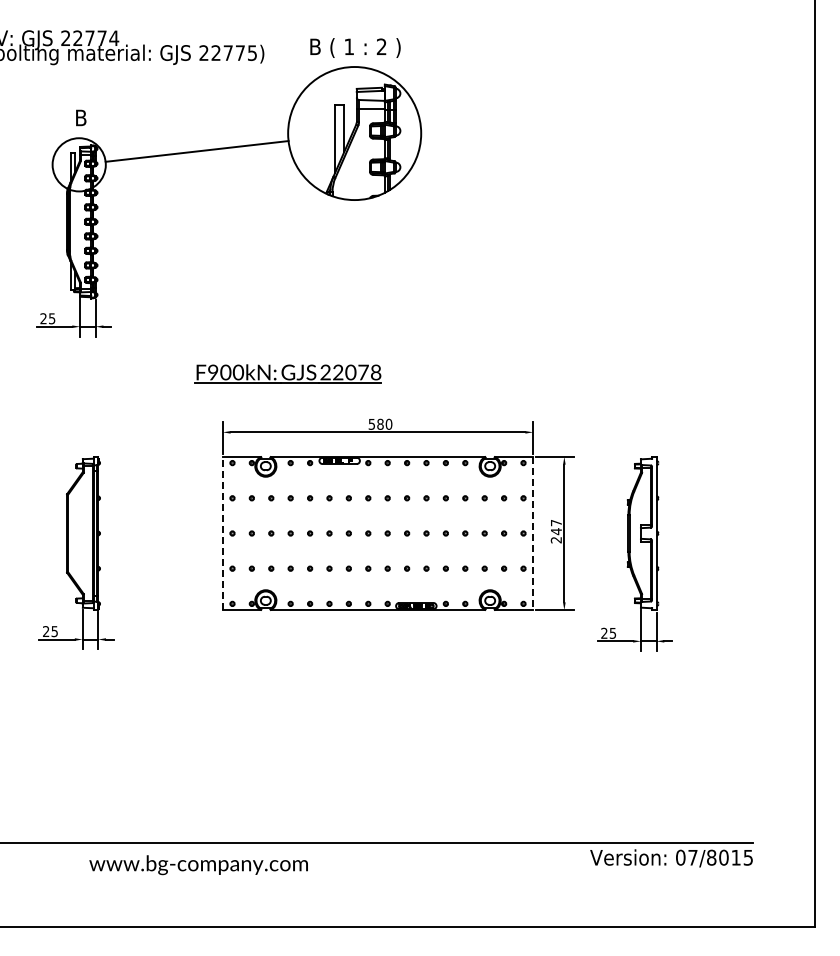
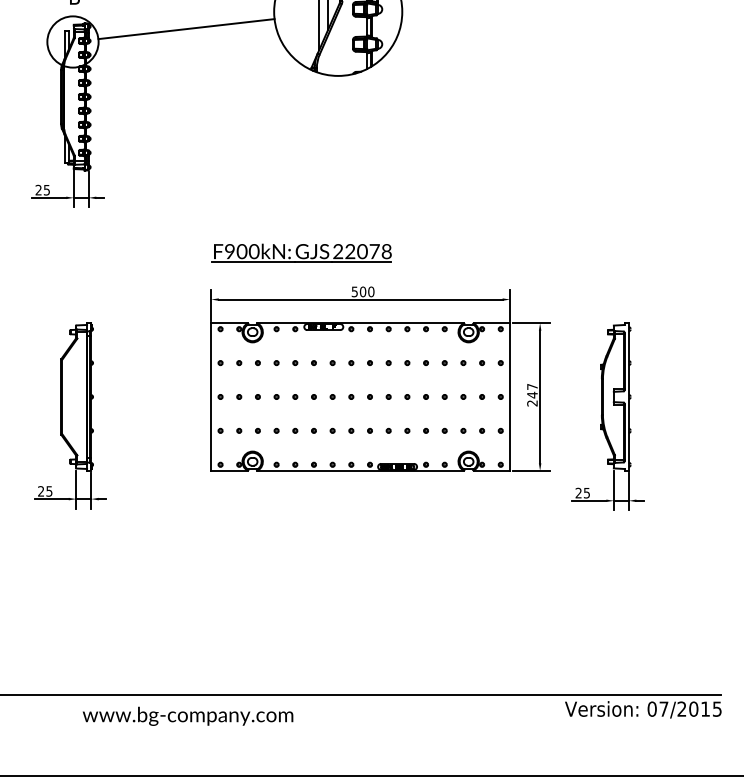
part: (287, 373) -> (301, 252), moved
text: (380, 424) -> (363, 292), 580 -> 500
line: (222, 533) -> (210, 396), dashed -> solid
line: (533, 533) -> (510, 396), dashed -> solid
text: (711, 857) -> (681, 708), 07/8015 -> 07/2015

